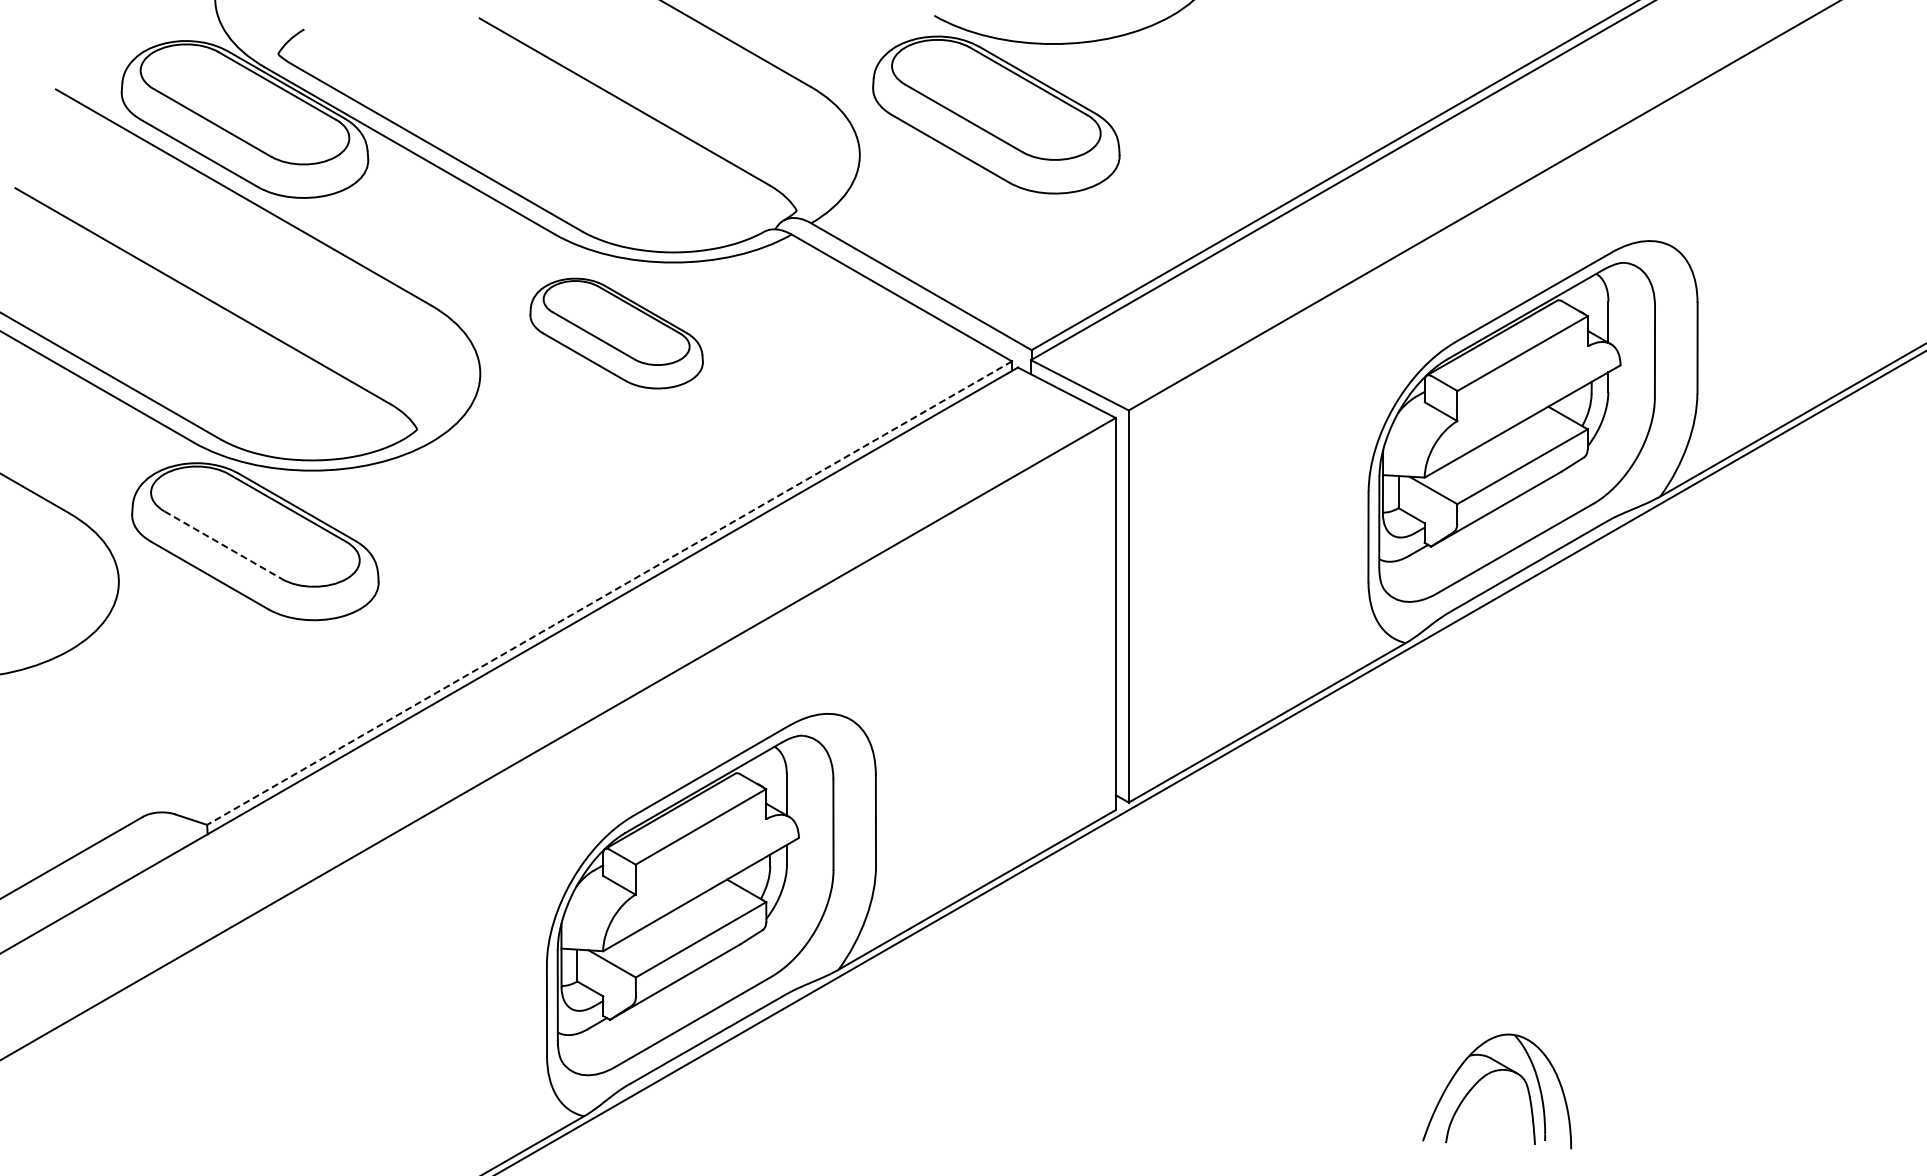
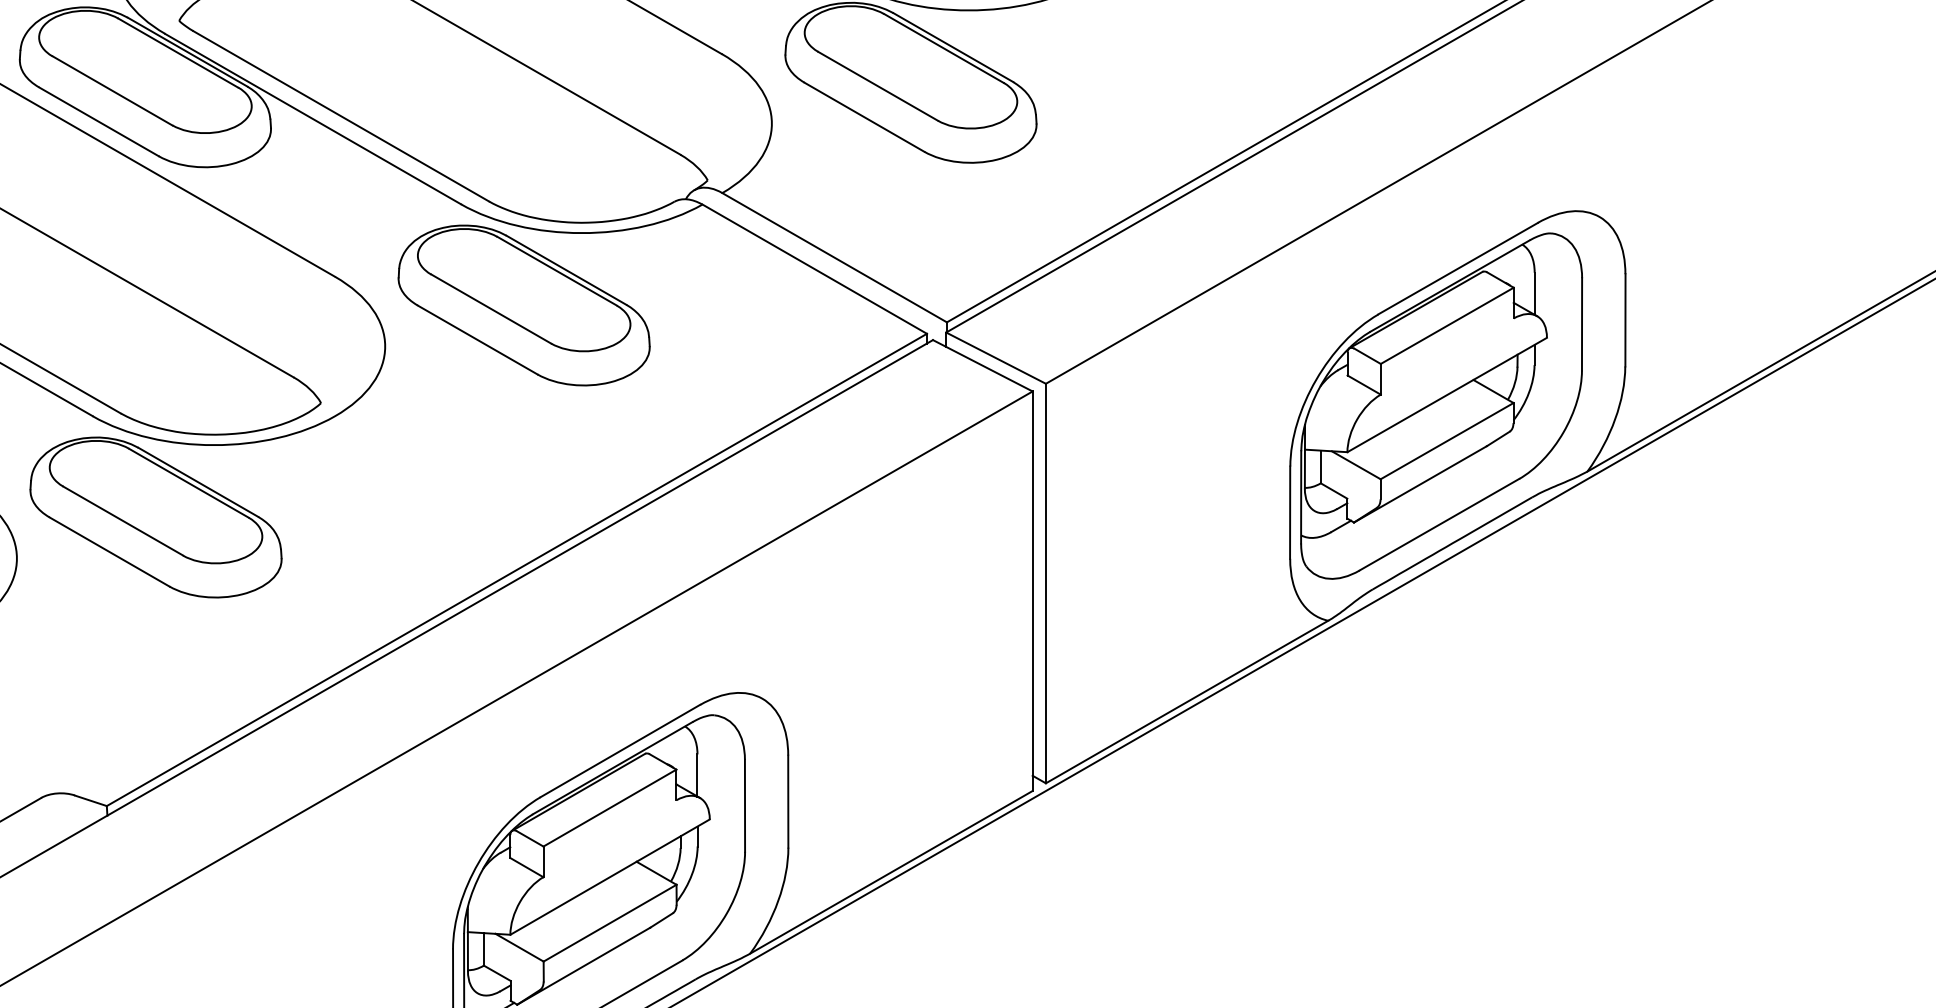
part: (616, 333) -> (523, 305), size x1.43
line: (223, 545) -> (123, 521), dashed -> solid
line: (609, 593) -> (516, 570), dashed -> solid

